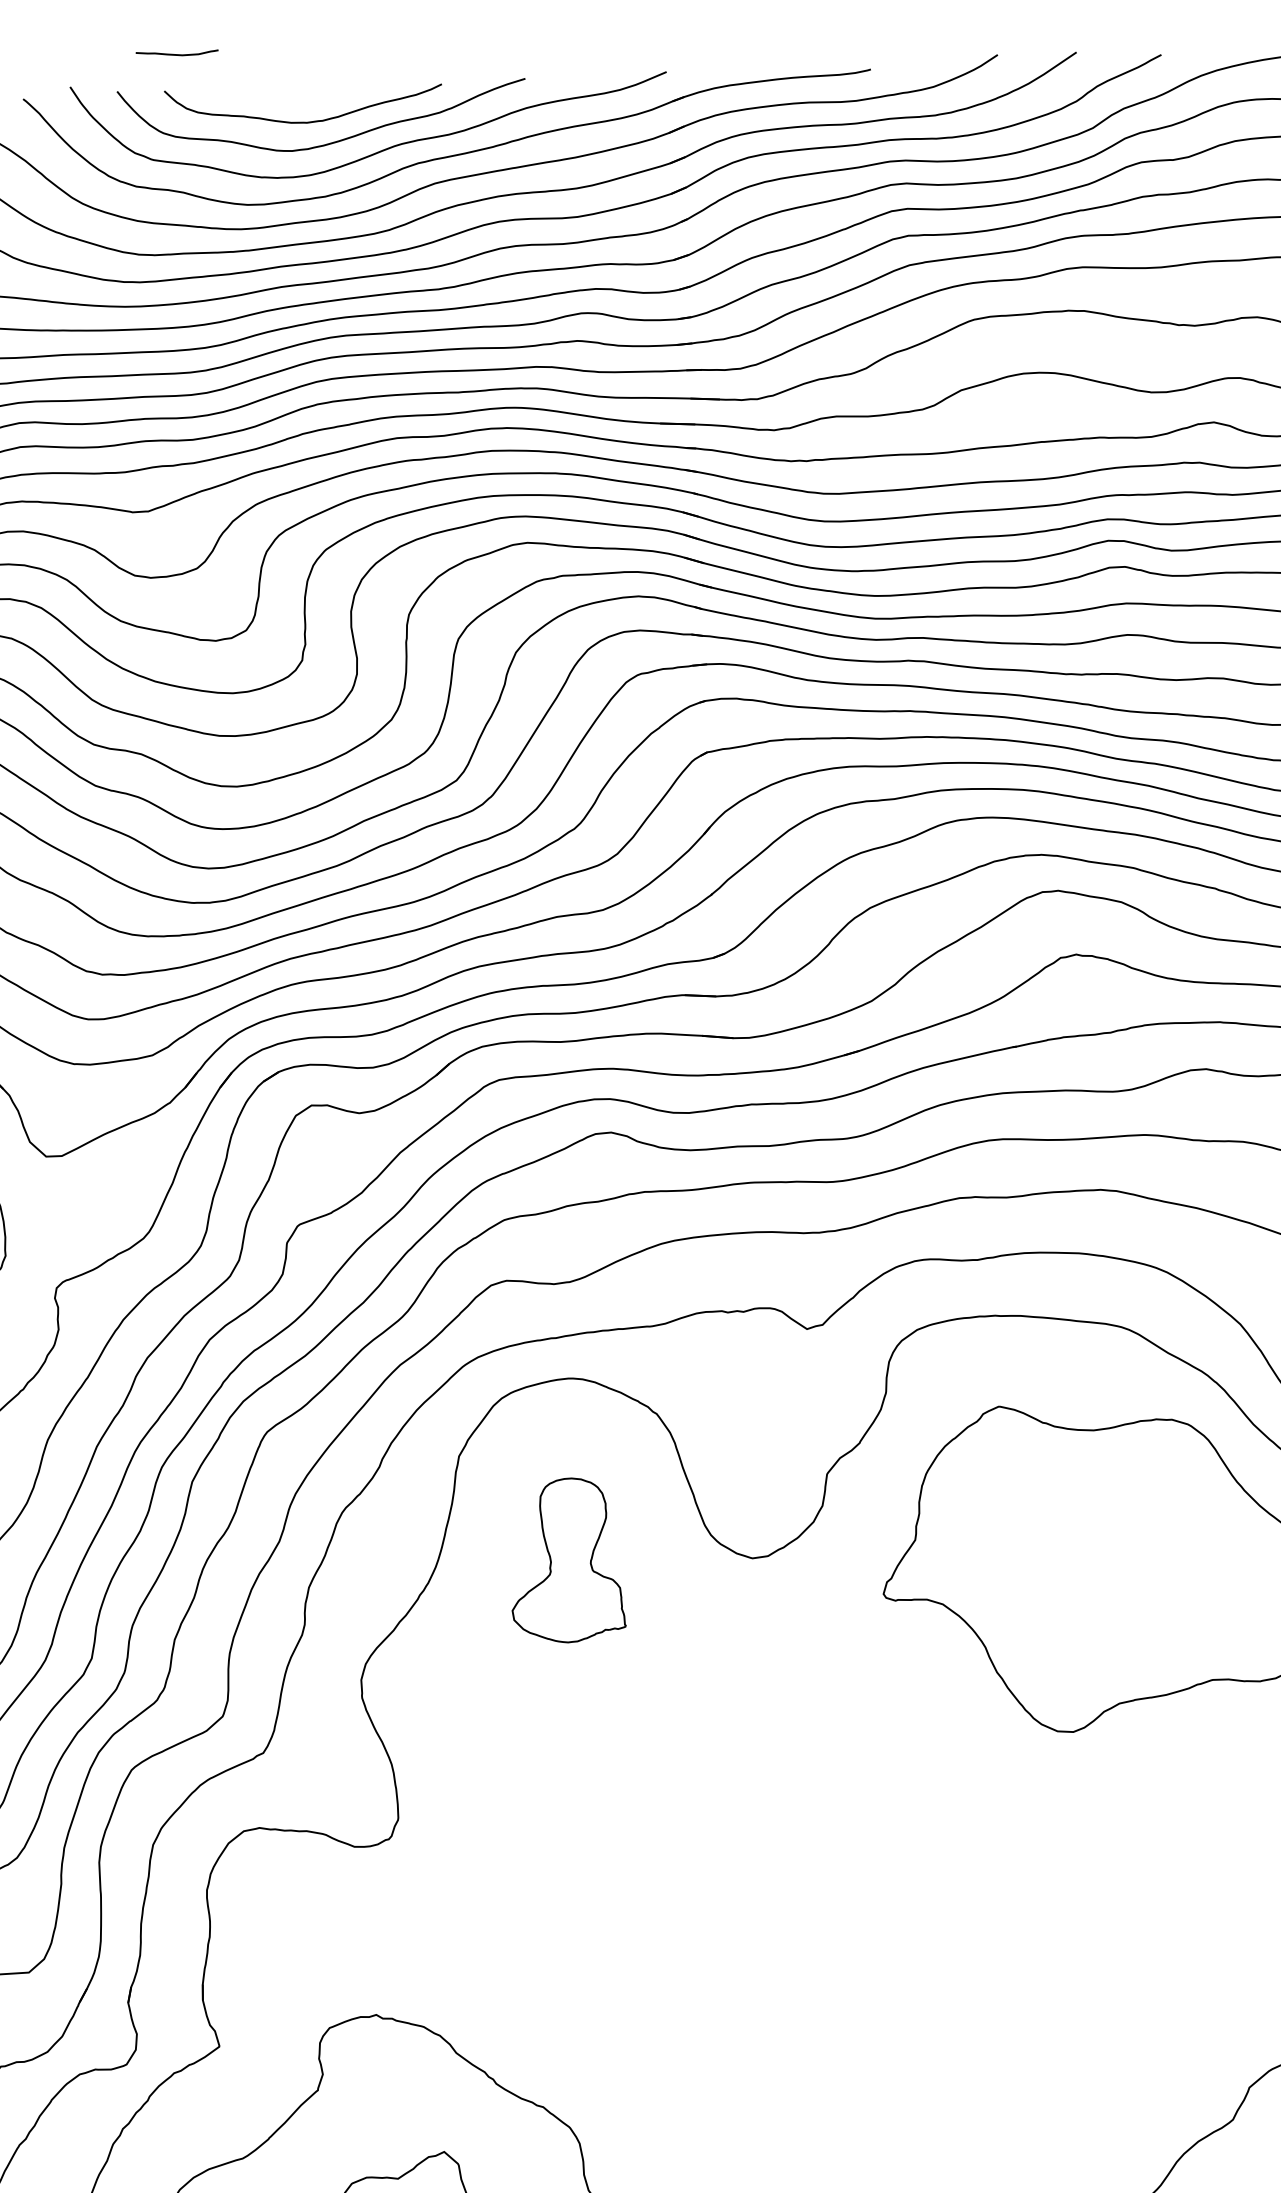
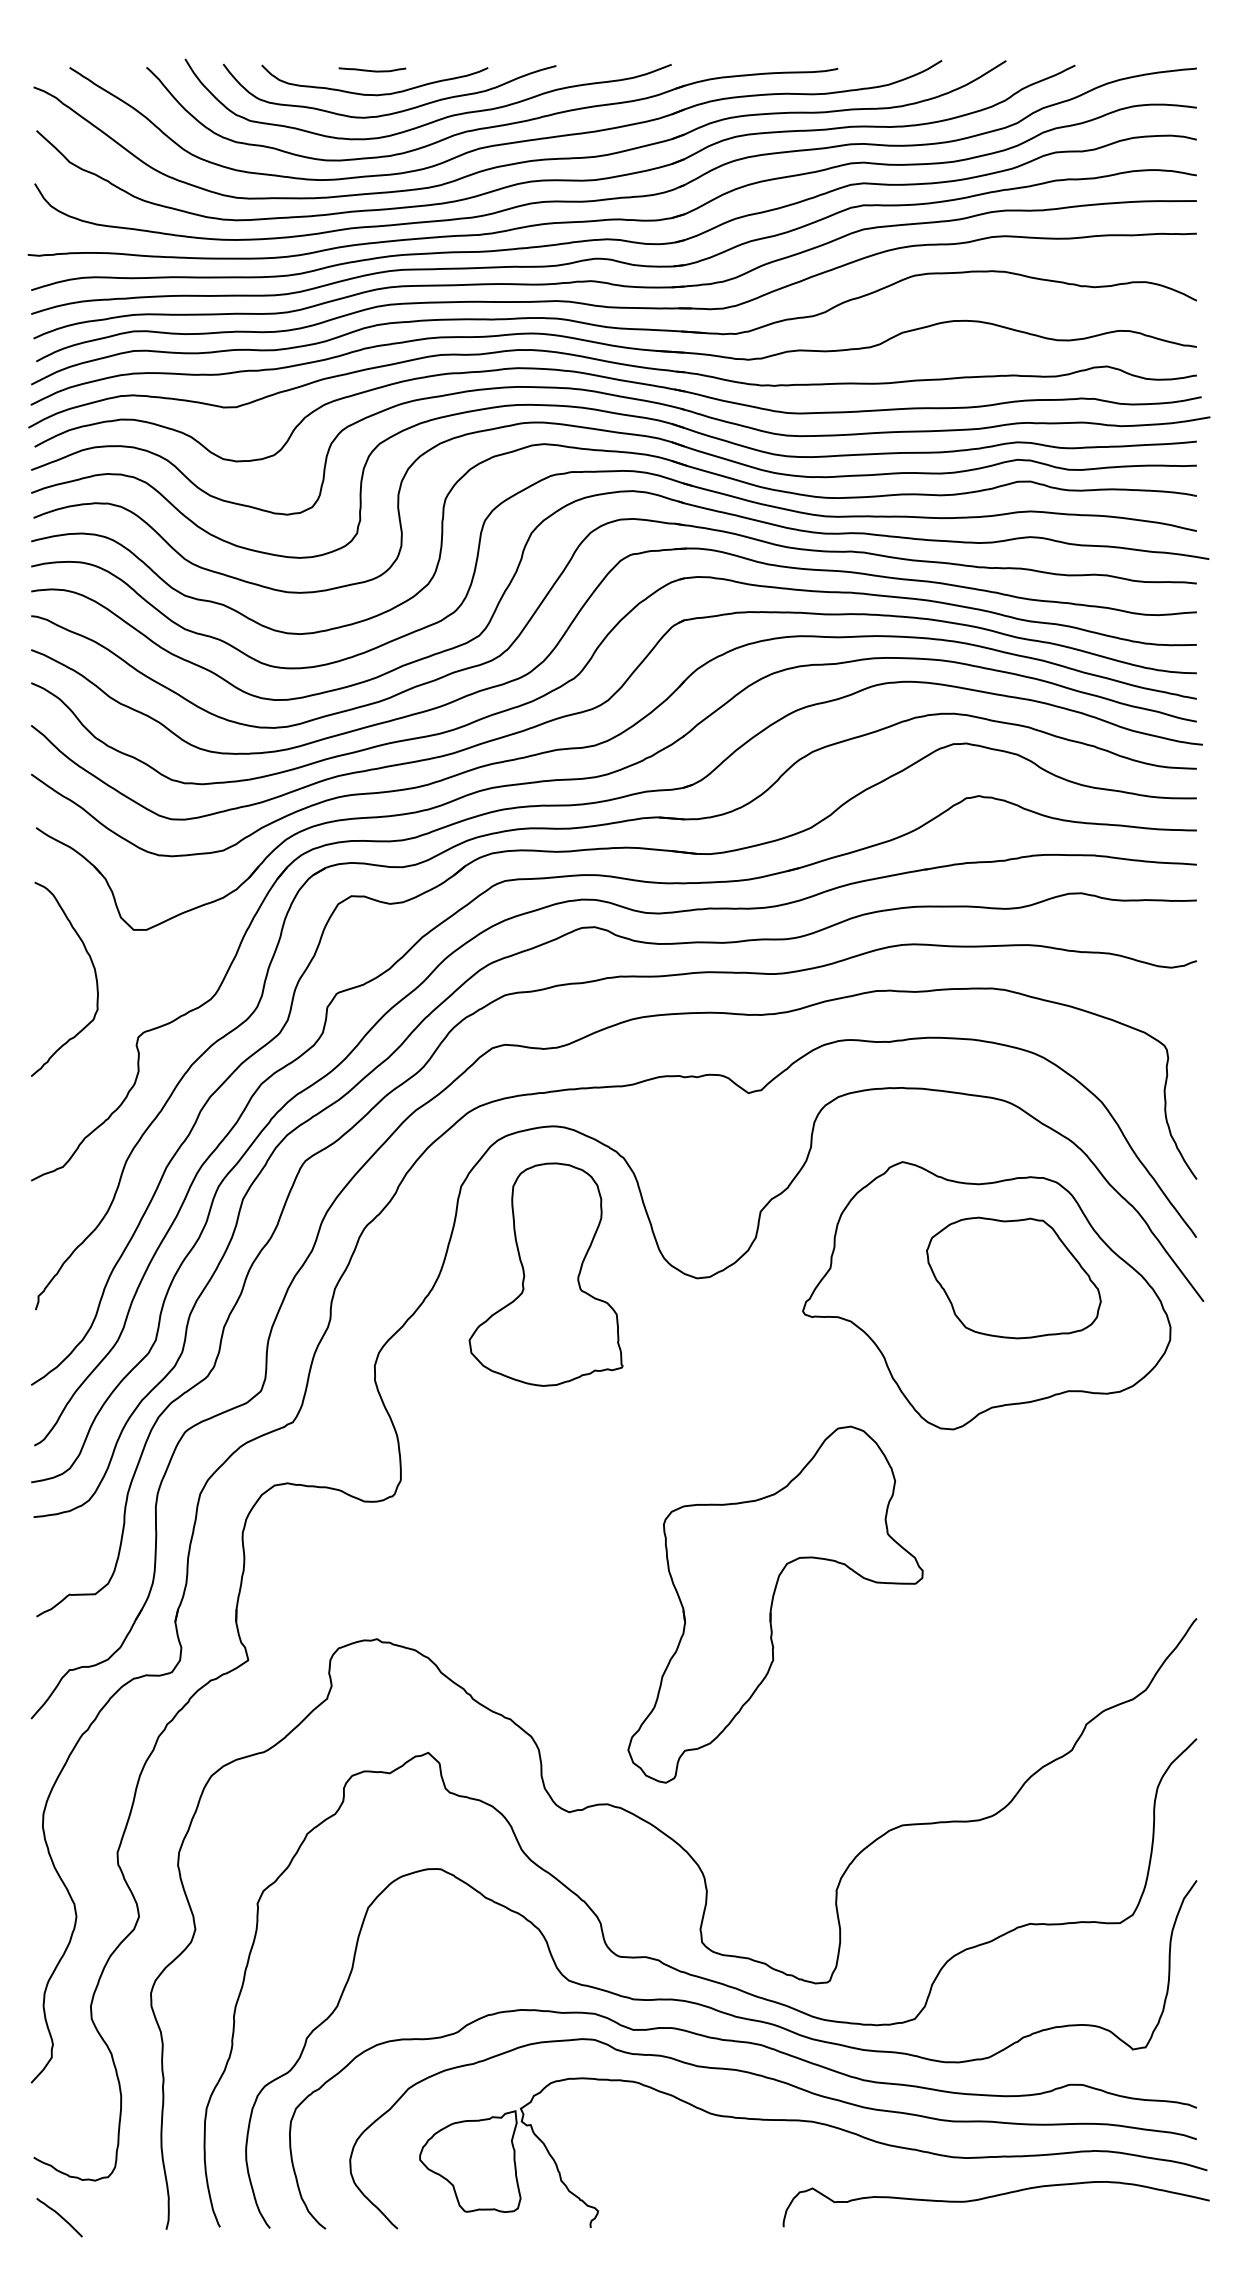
curve: (177, 54) -> (372, 70), moved
part: (1140, 1543) -> (1013, 1277), added
part: (566, 1560) -> (545, 1274), size x1.67
part: (863, 1954) -> (775, 1604), added

